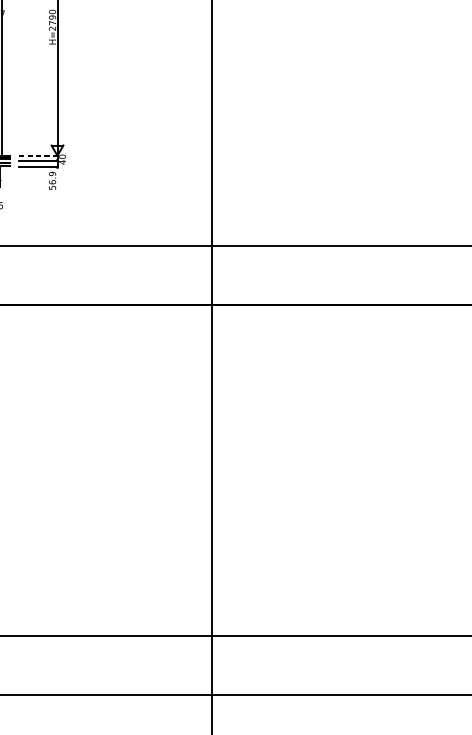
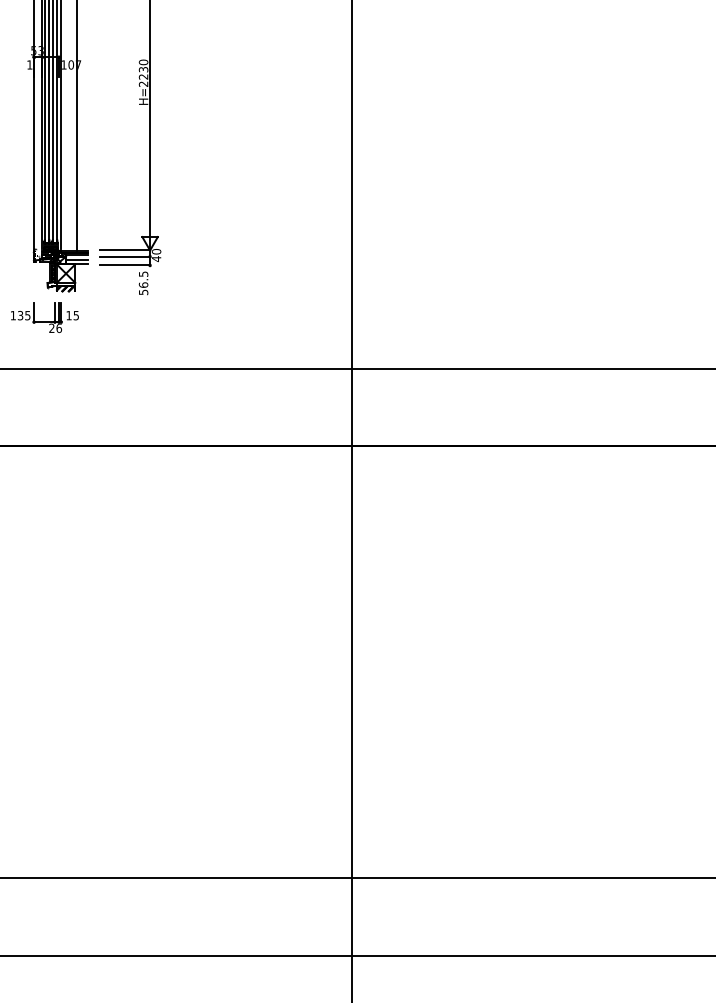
text: (52, 19) -> (143, 72), H=2790 -> H=2230
line: (38, 155) -> (125, 250), dashed -> solid
text: (51, 173) -> (142, 273), 56.9 -> 56.5

